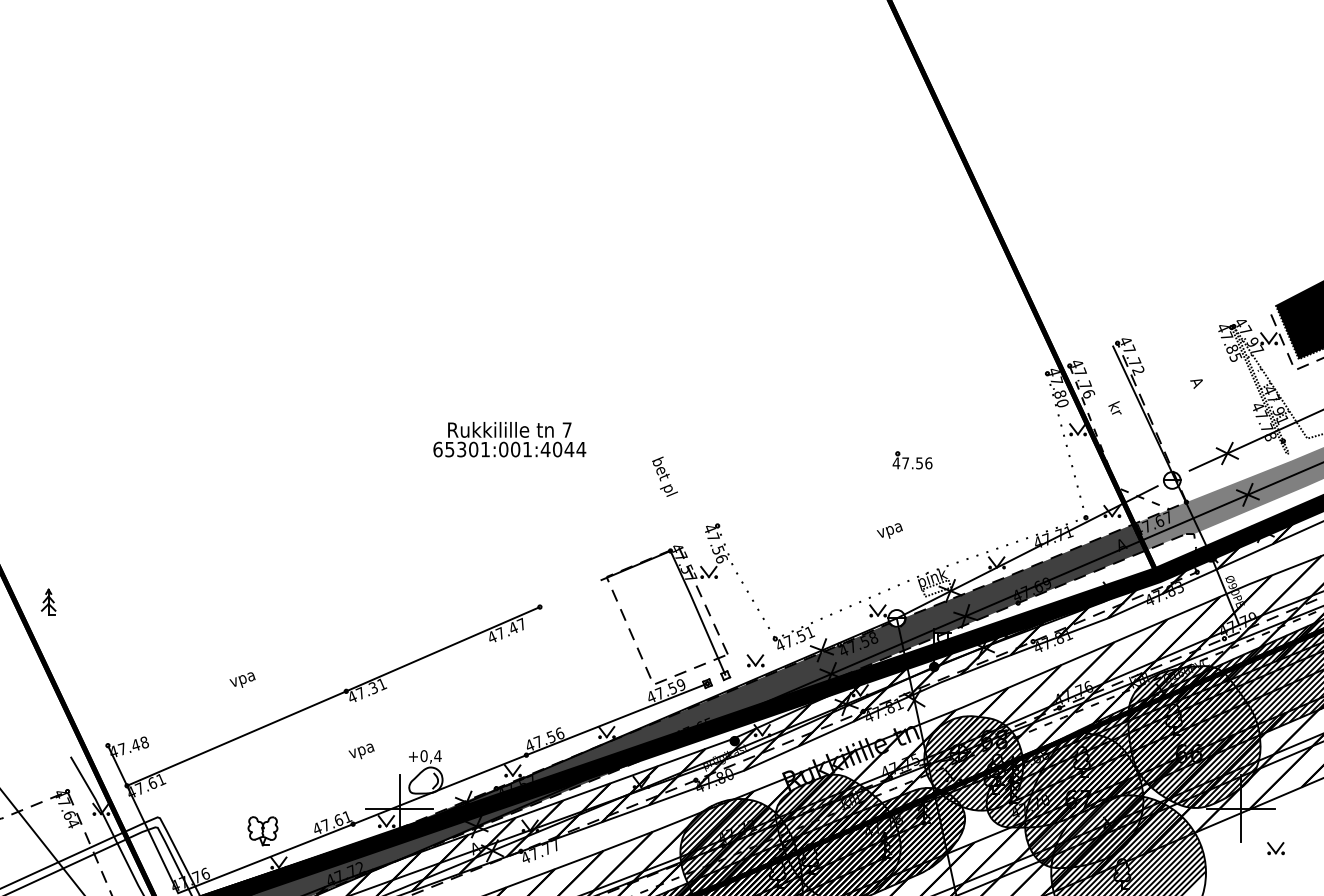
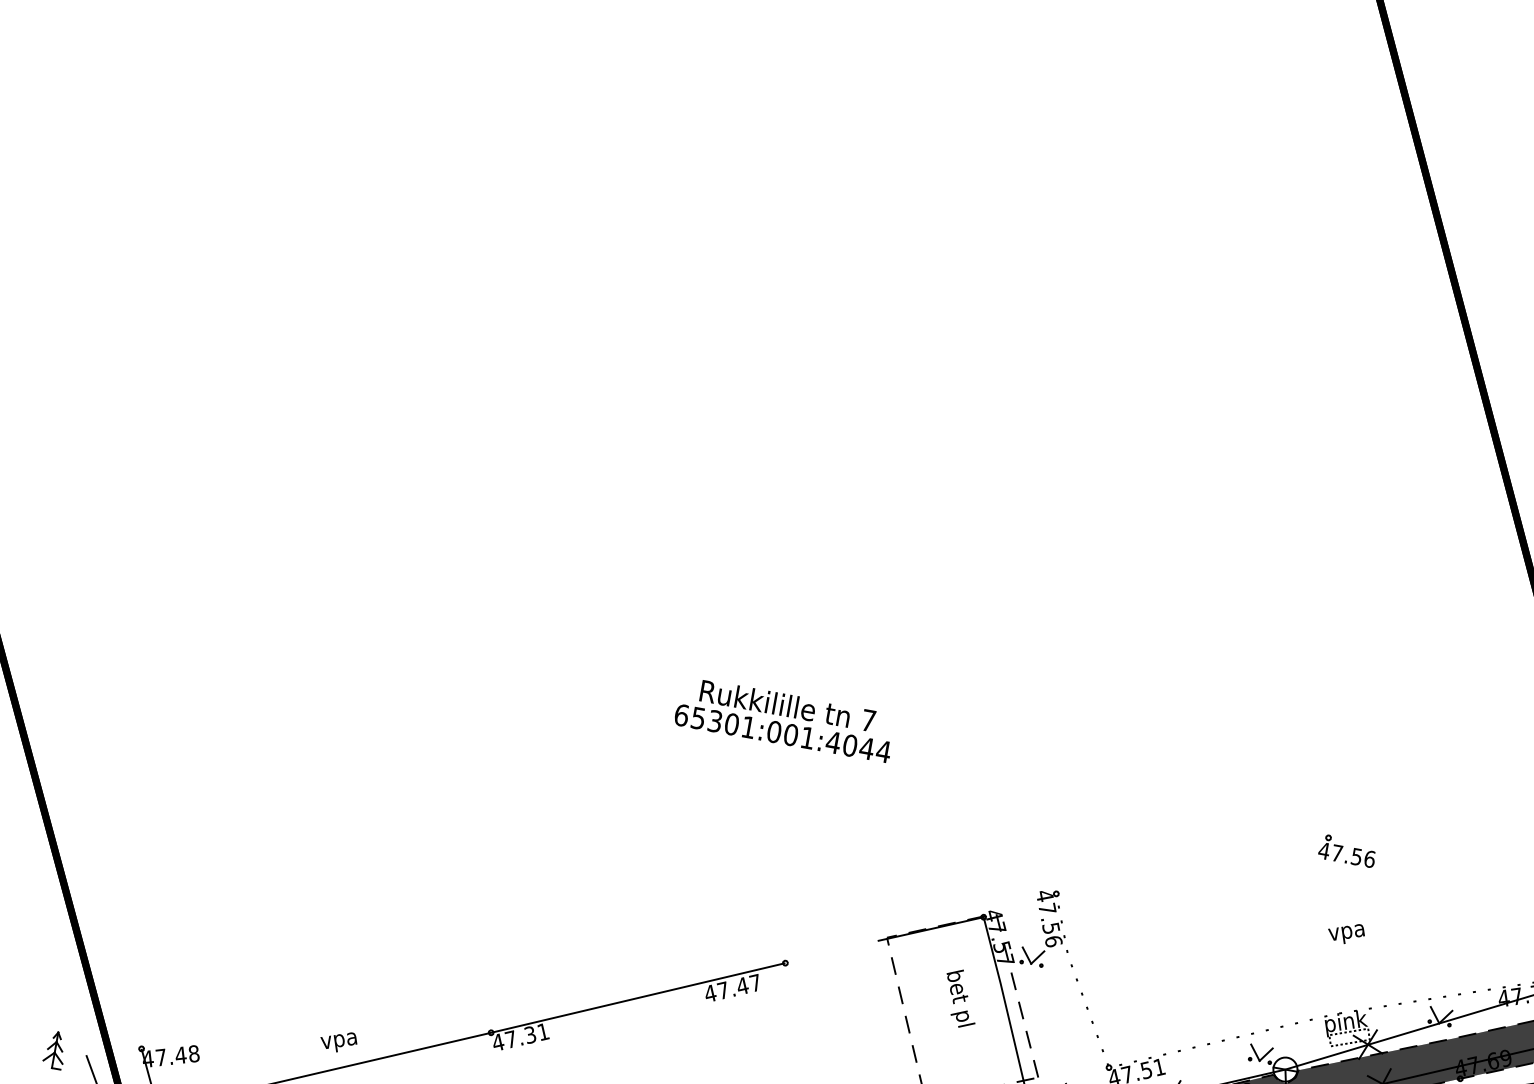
text: (664, 476) -> (960, 998), moved
text: (889, 530) -> (1346, 932), moved
part: (48, 601) -> (55, 1049), moved
text: (242, 679) -> (338, 1040), moved

